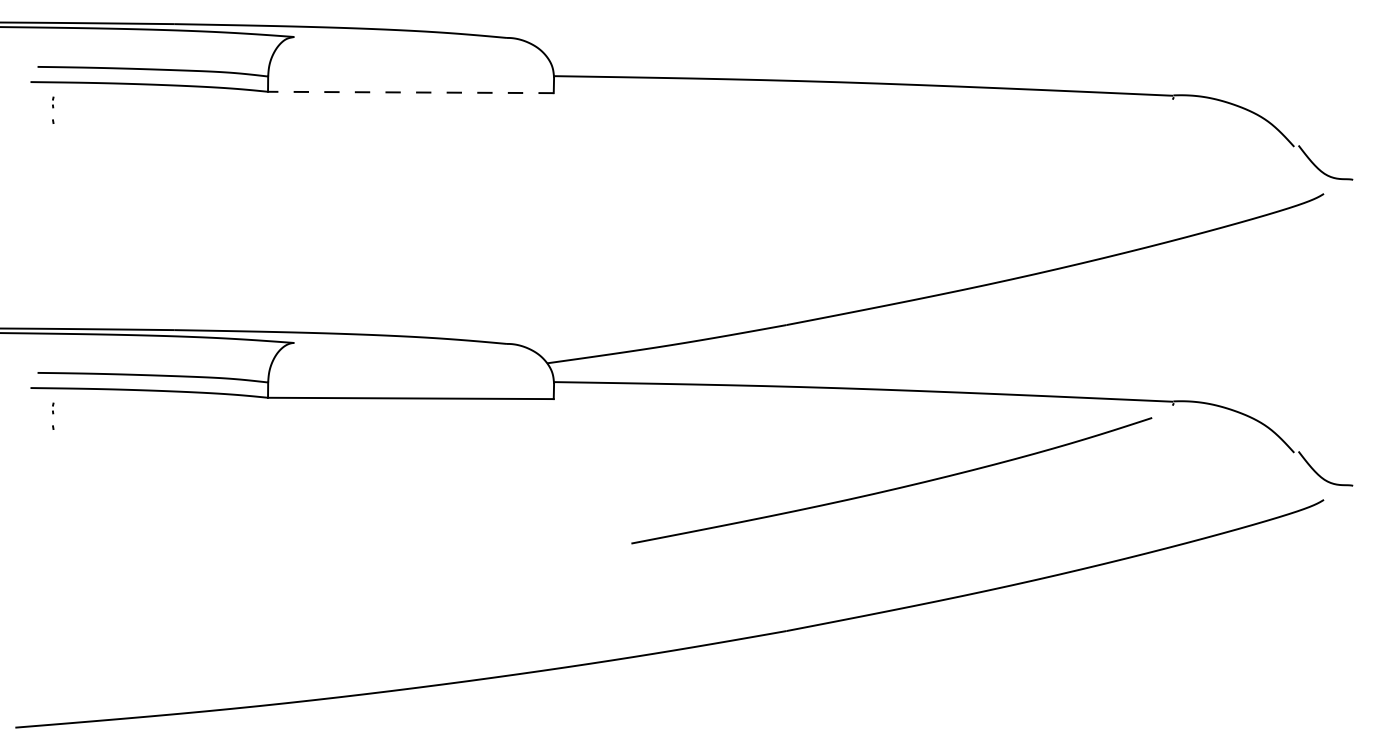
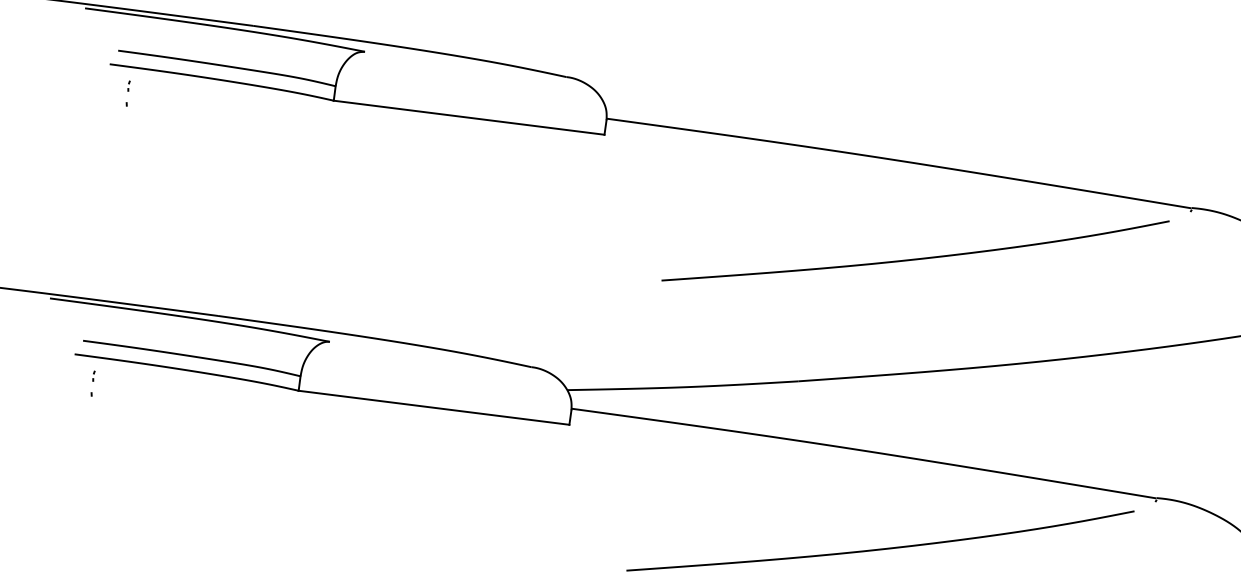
line: (410, 92) -> (468, 117), dashed -> solid
curve: (892, 182) -> (915, 258), added

